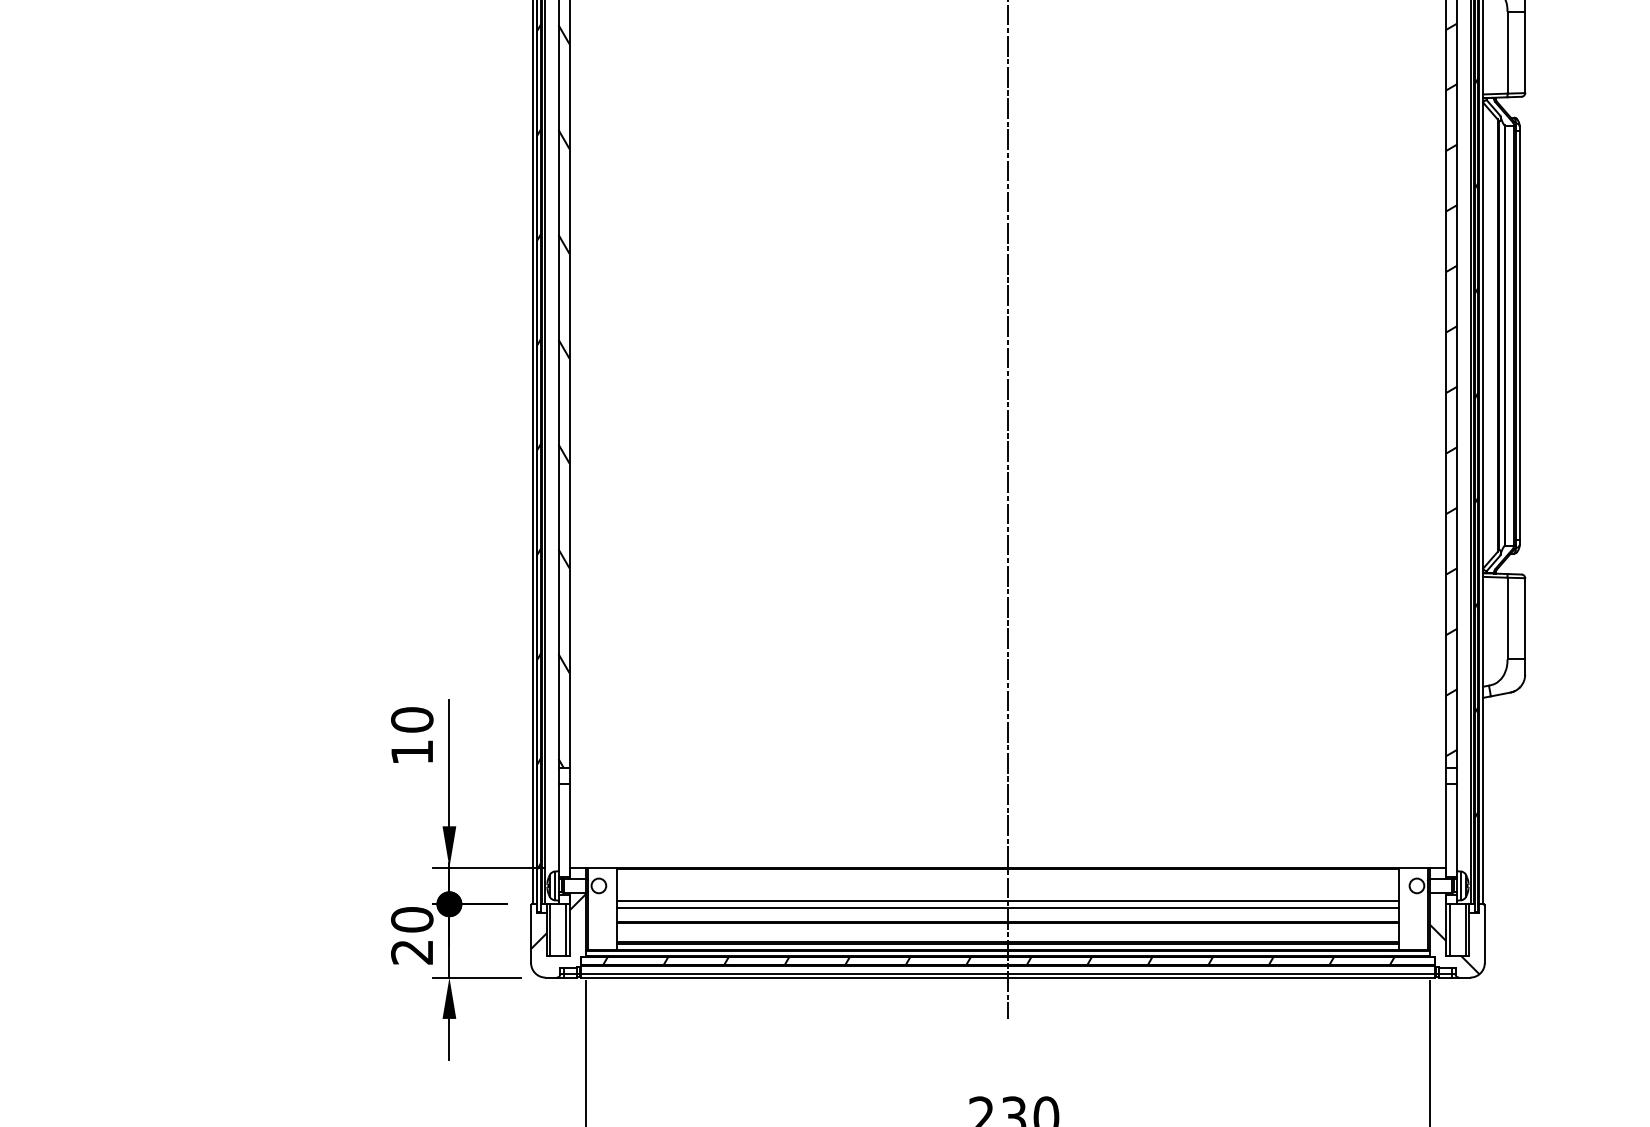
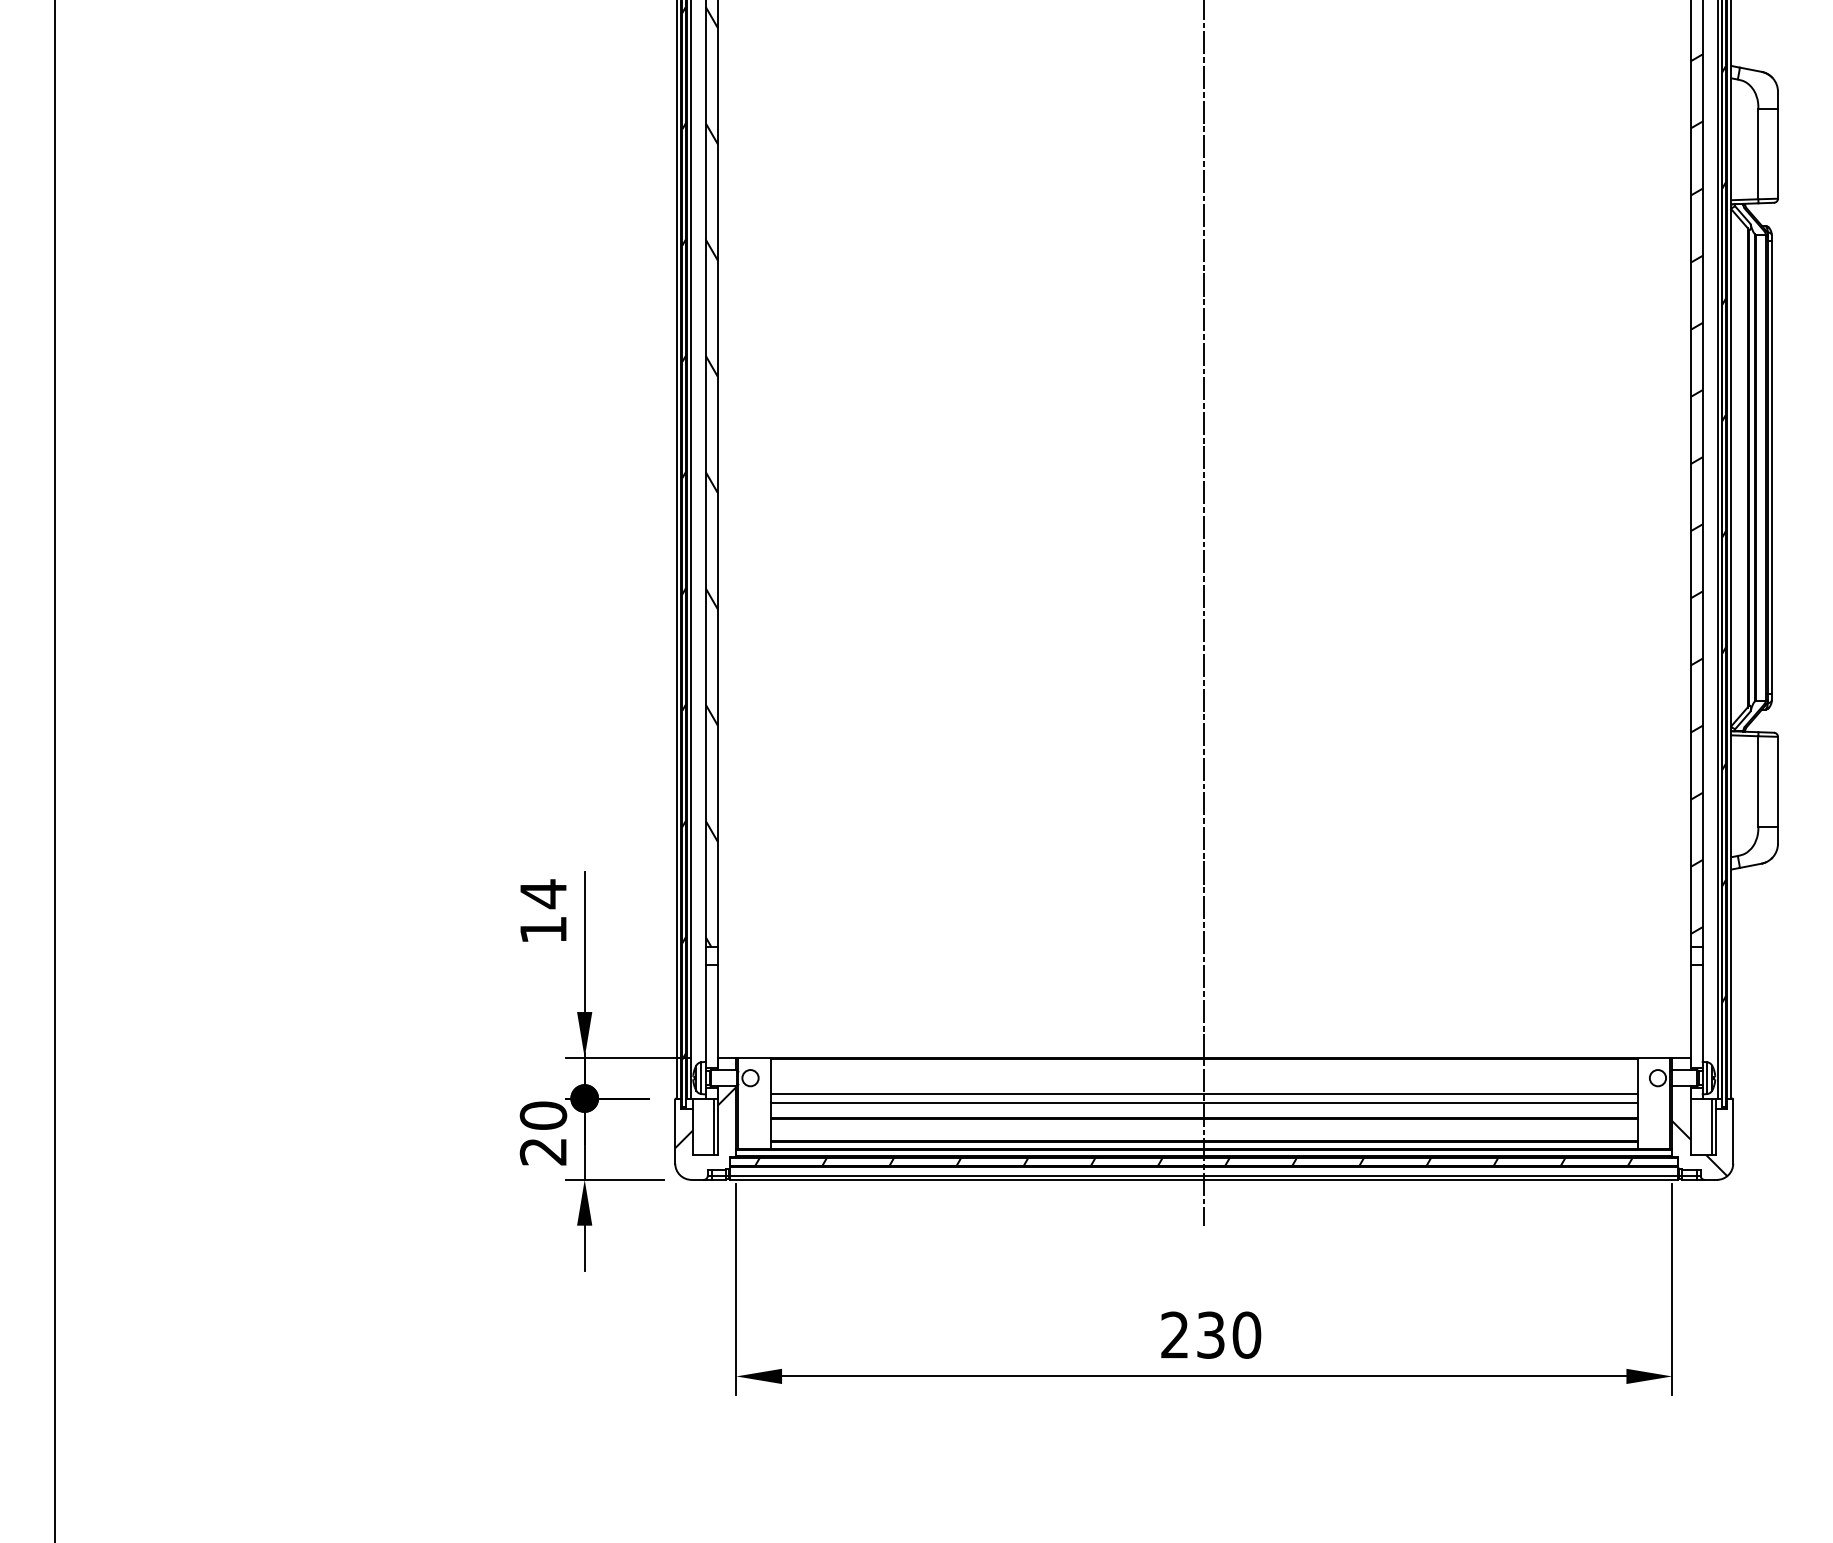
text: (412, 720) -> (543, 894), 10 -> 14
line: (550, 929) -> (696, 1126), removed
line: (1449, 929) -> (1694, 1126), removed

